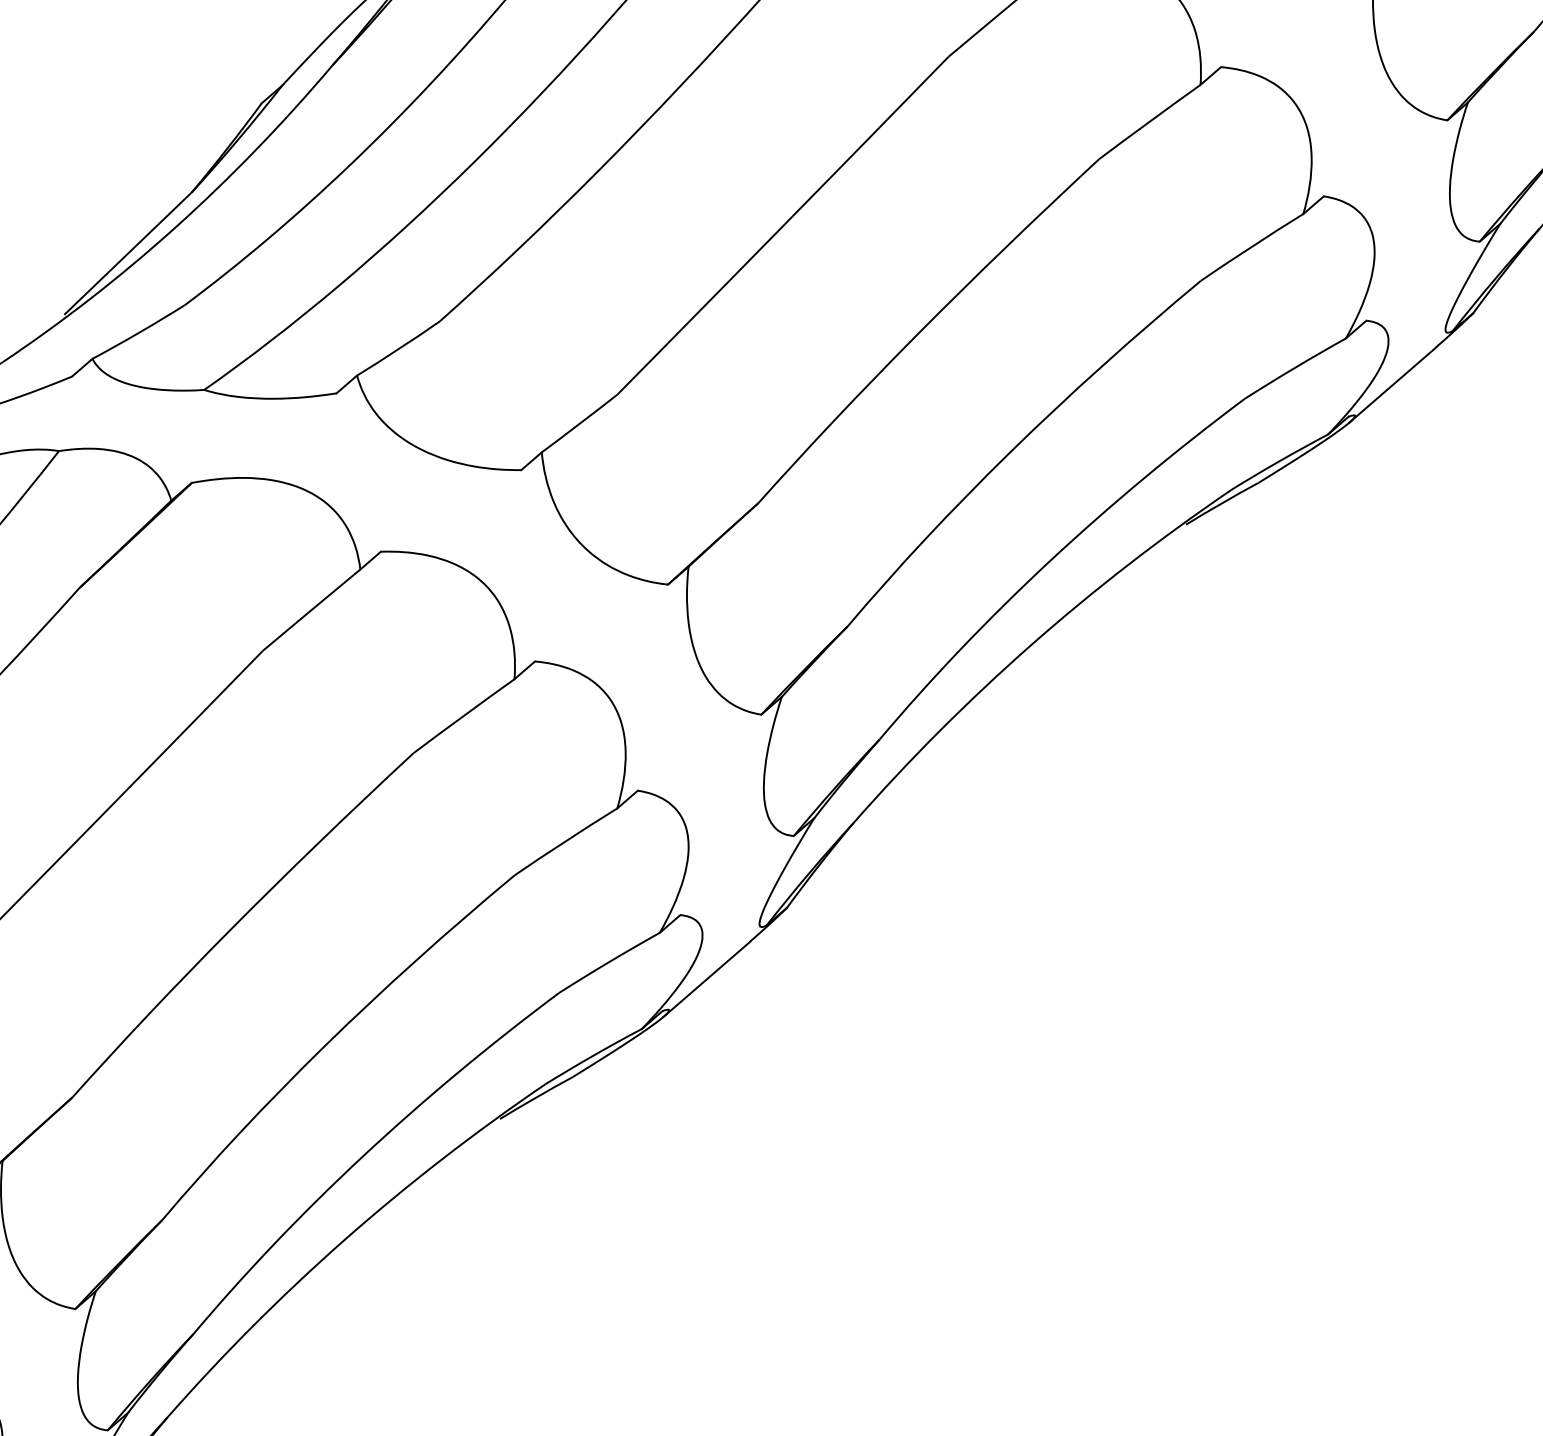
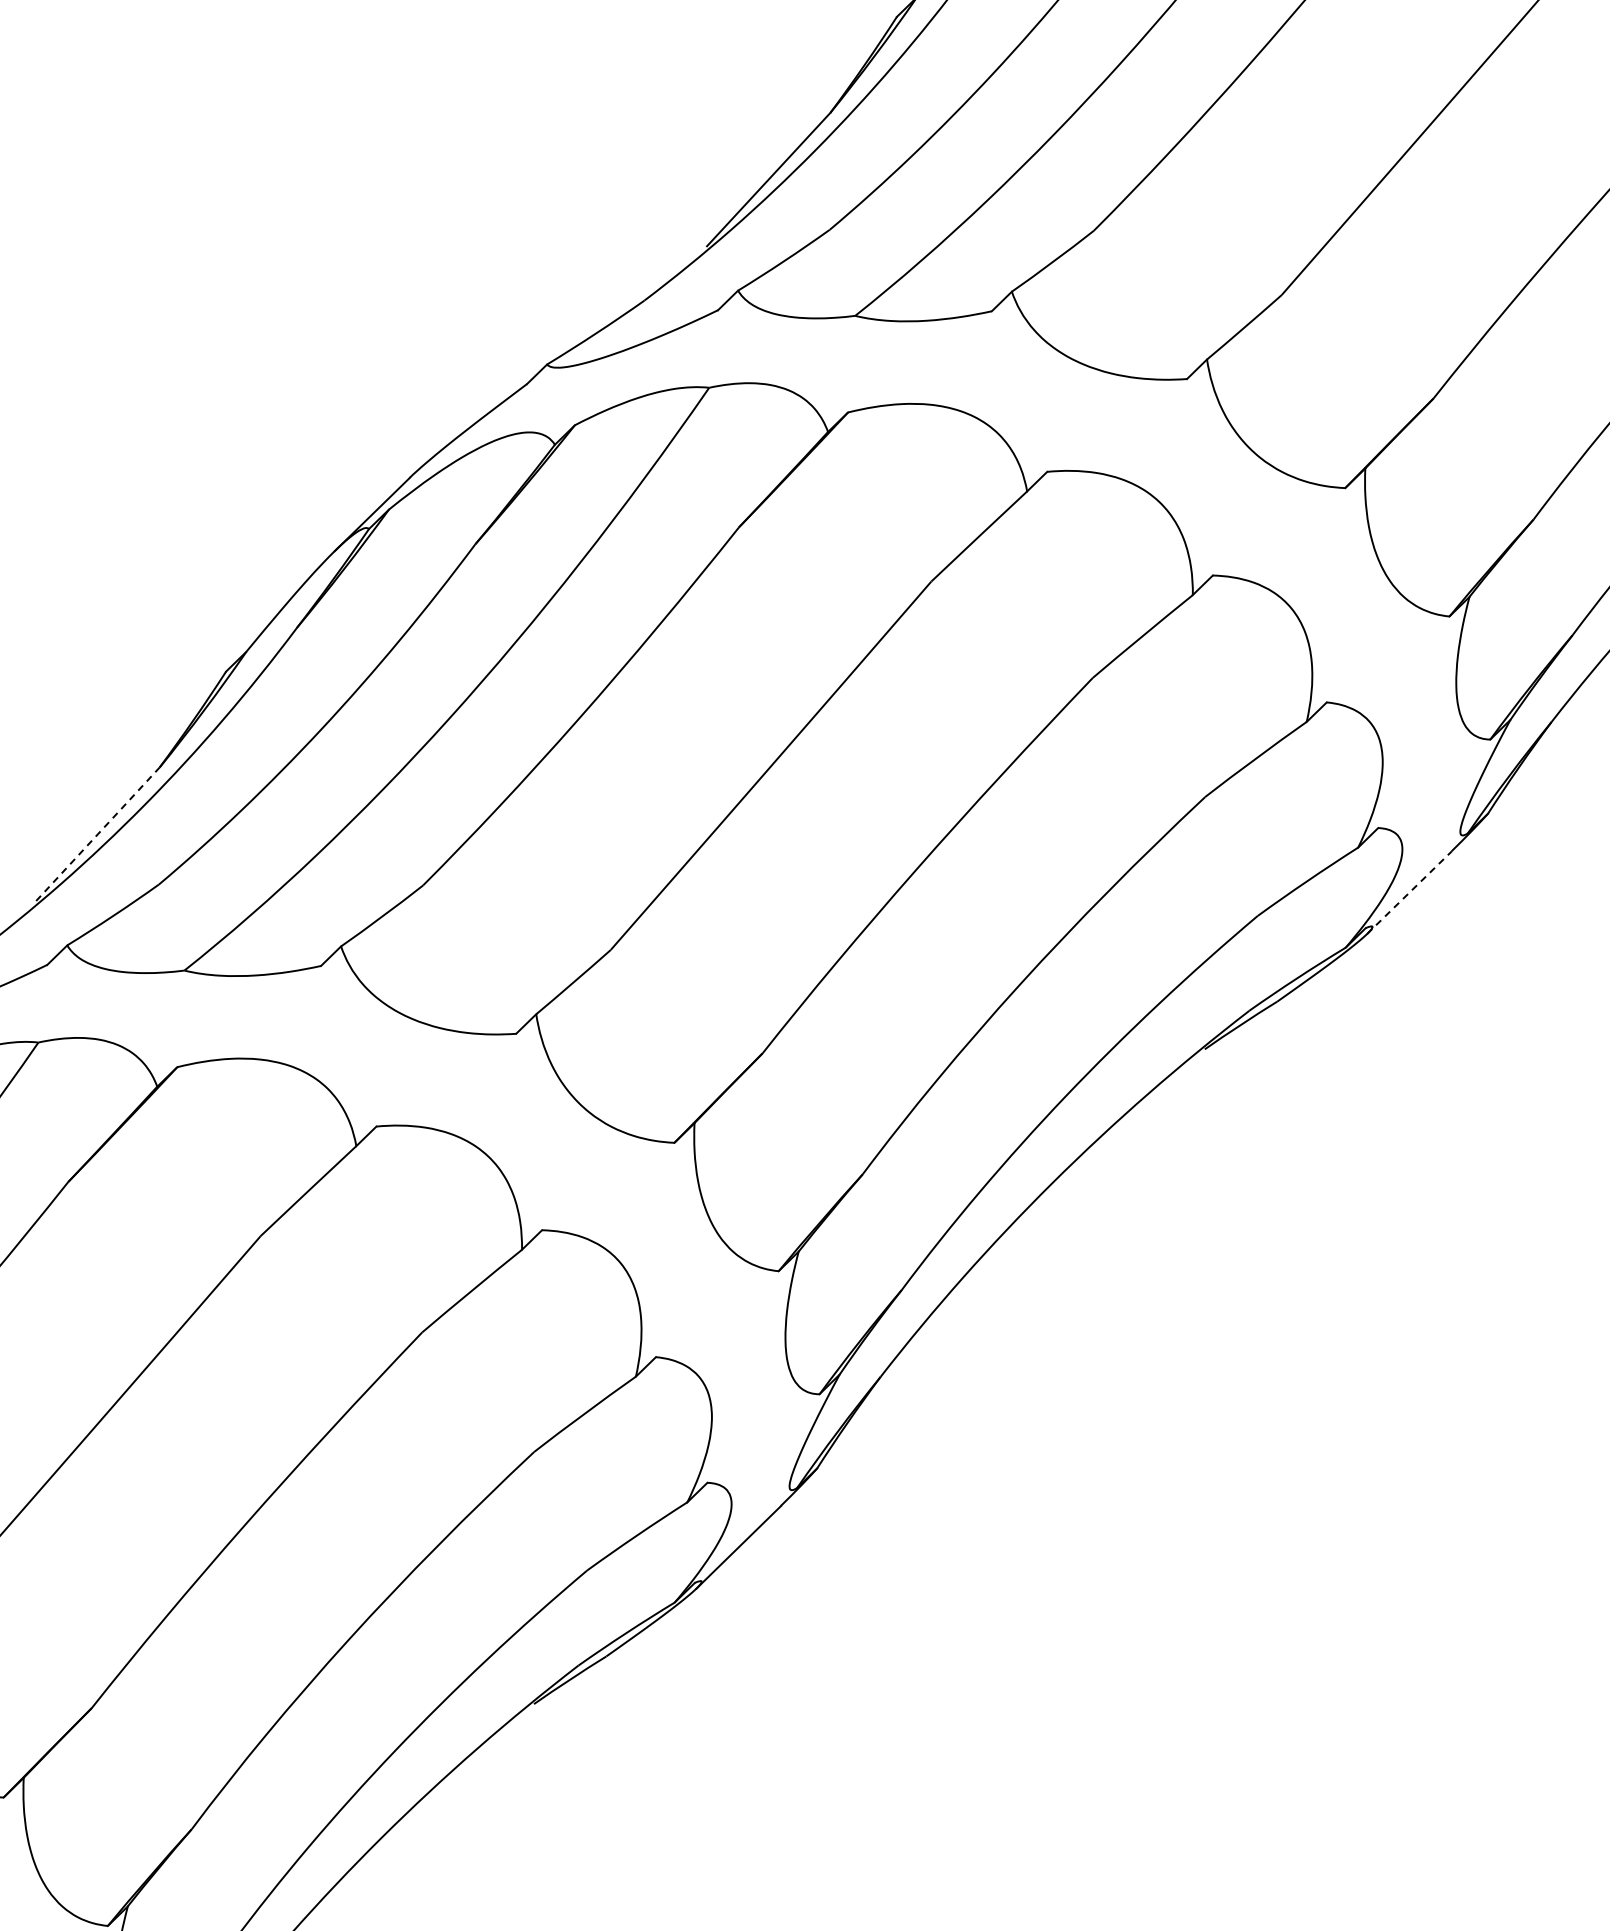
line: (128, 253) -> (97, 834), solid -> dashed
line: (1392, 384) -> (1409, 892), solid -> dashed

